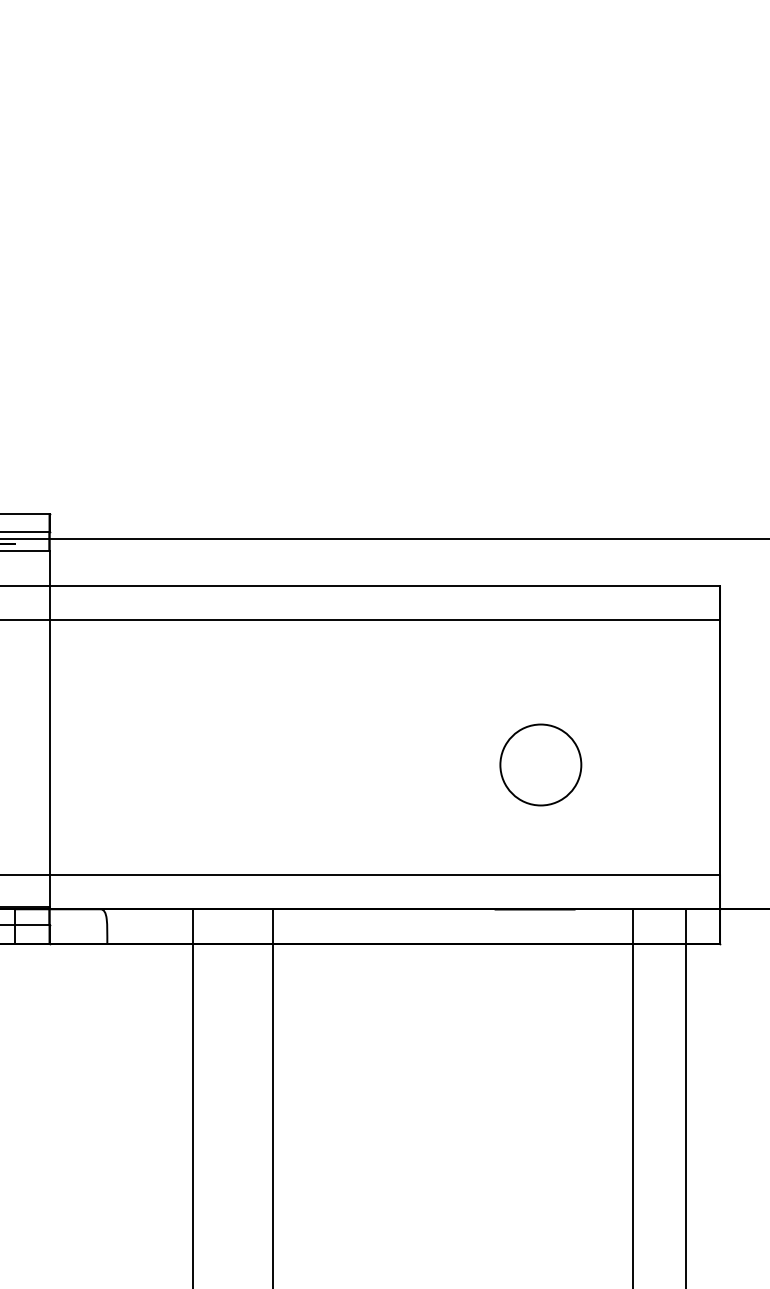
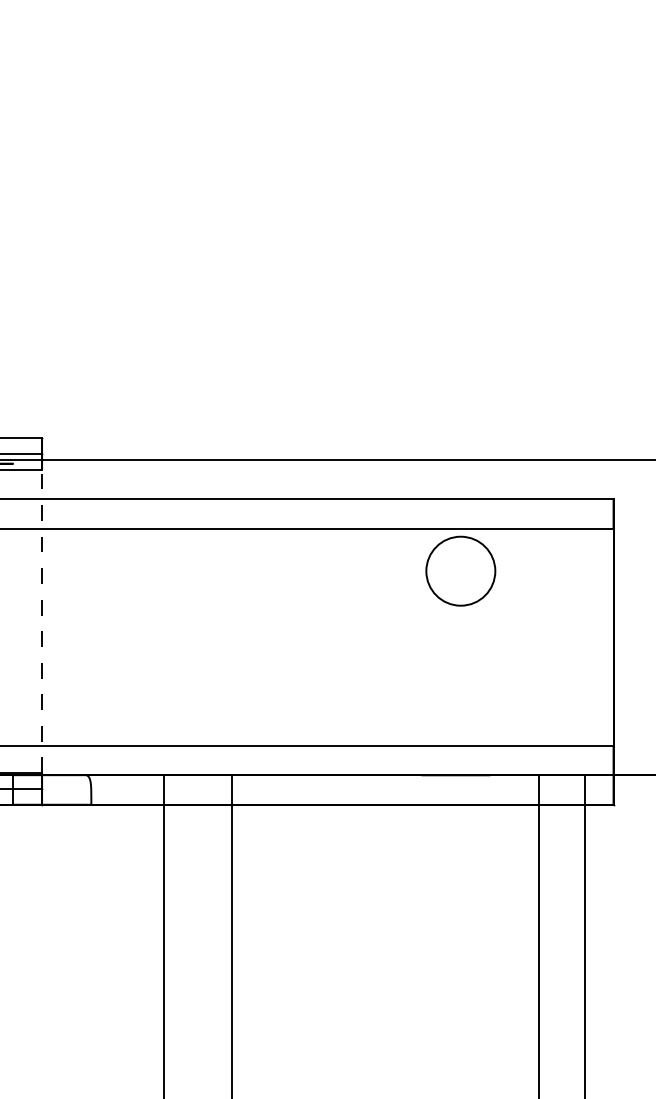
line: (50, 728) -> (42, 621), solid -> dashed
circle: (540, 764) -> (460, 570), moved

